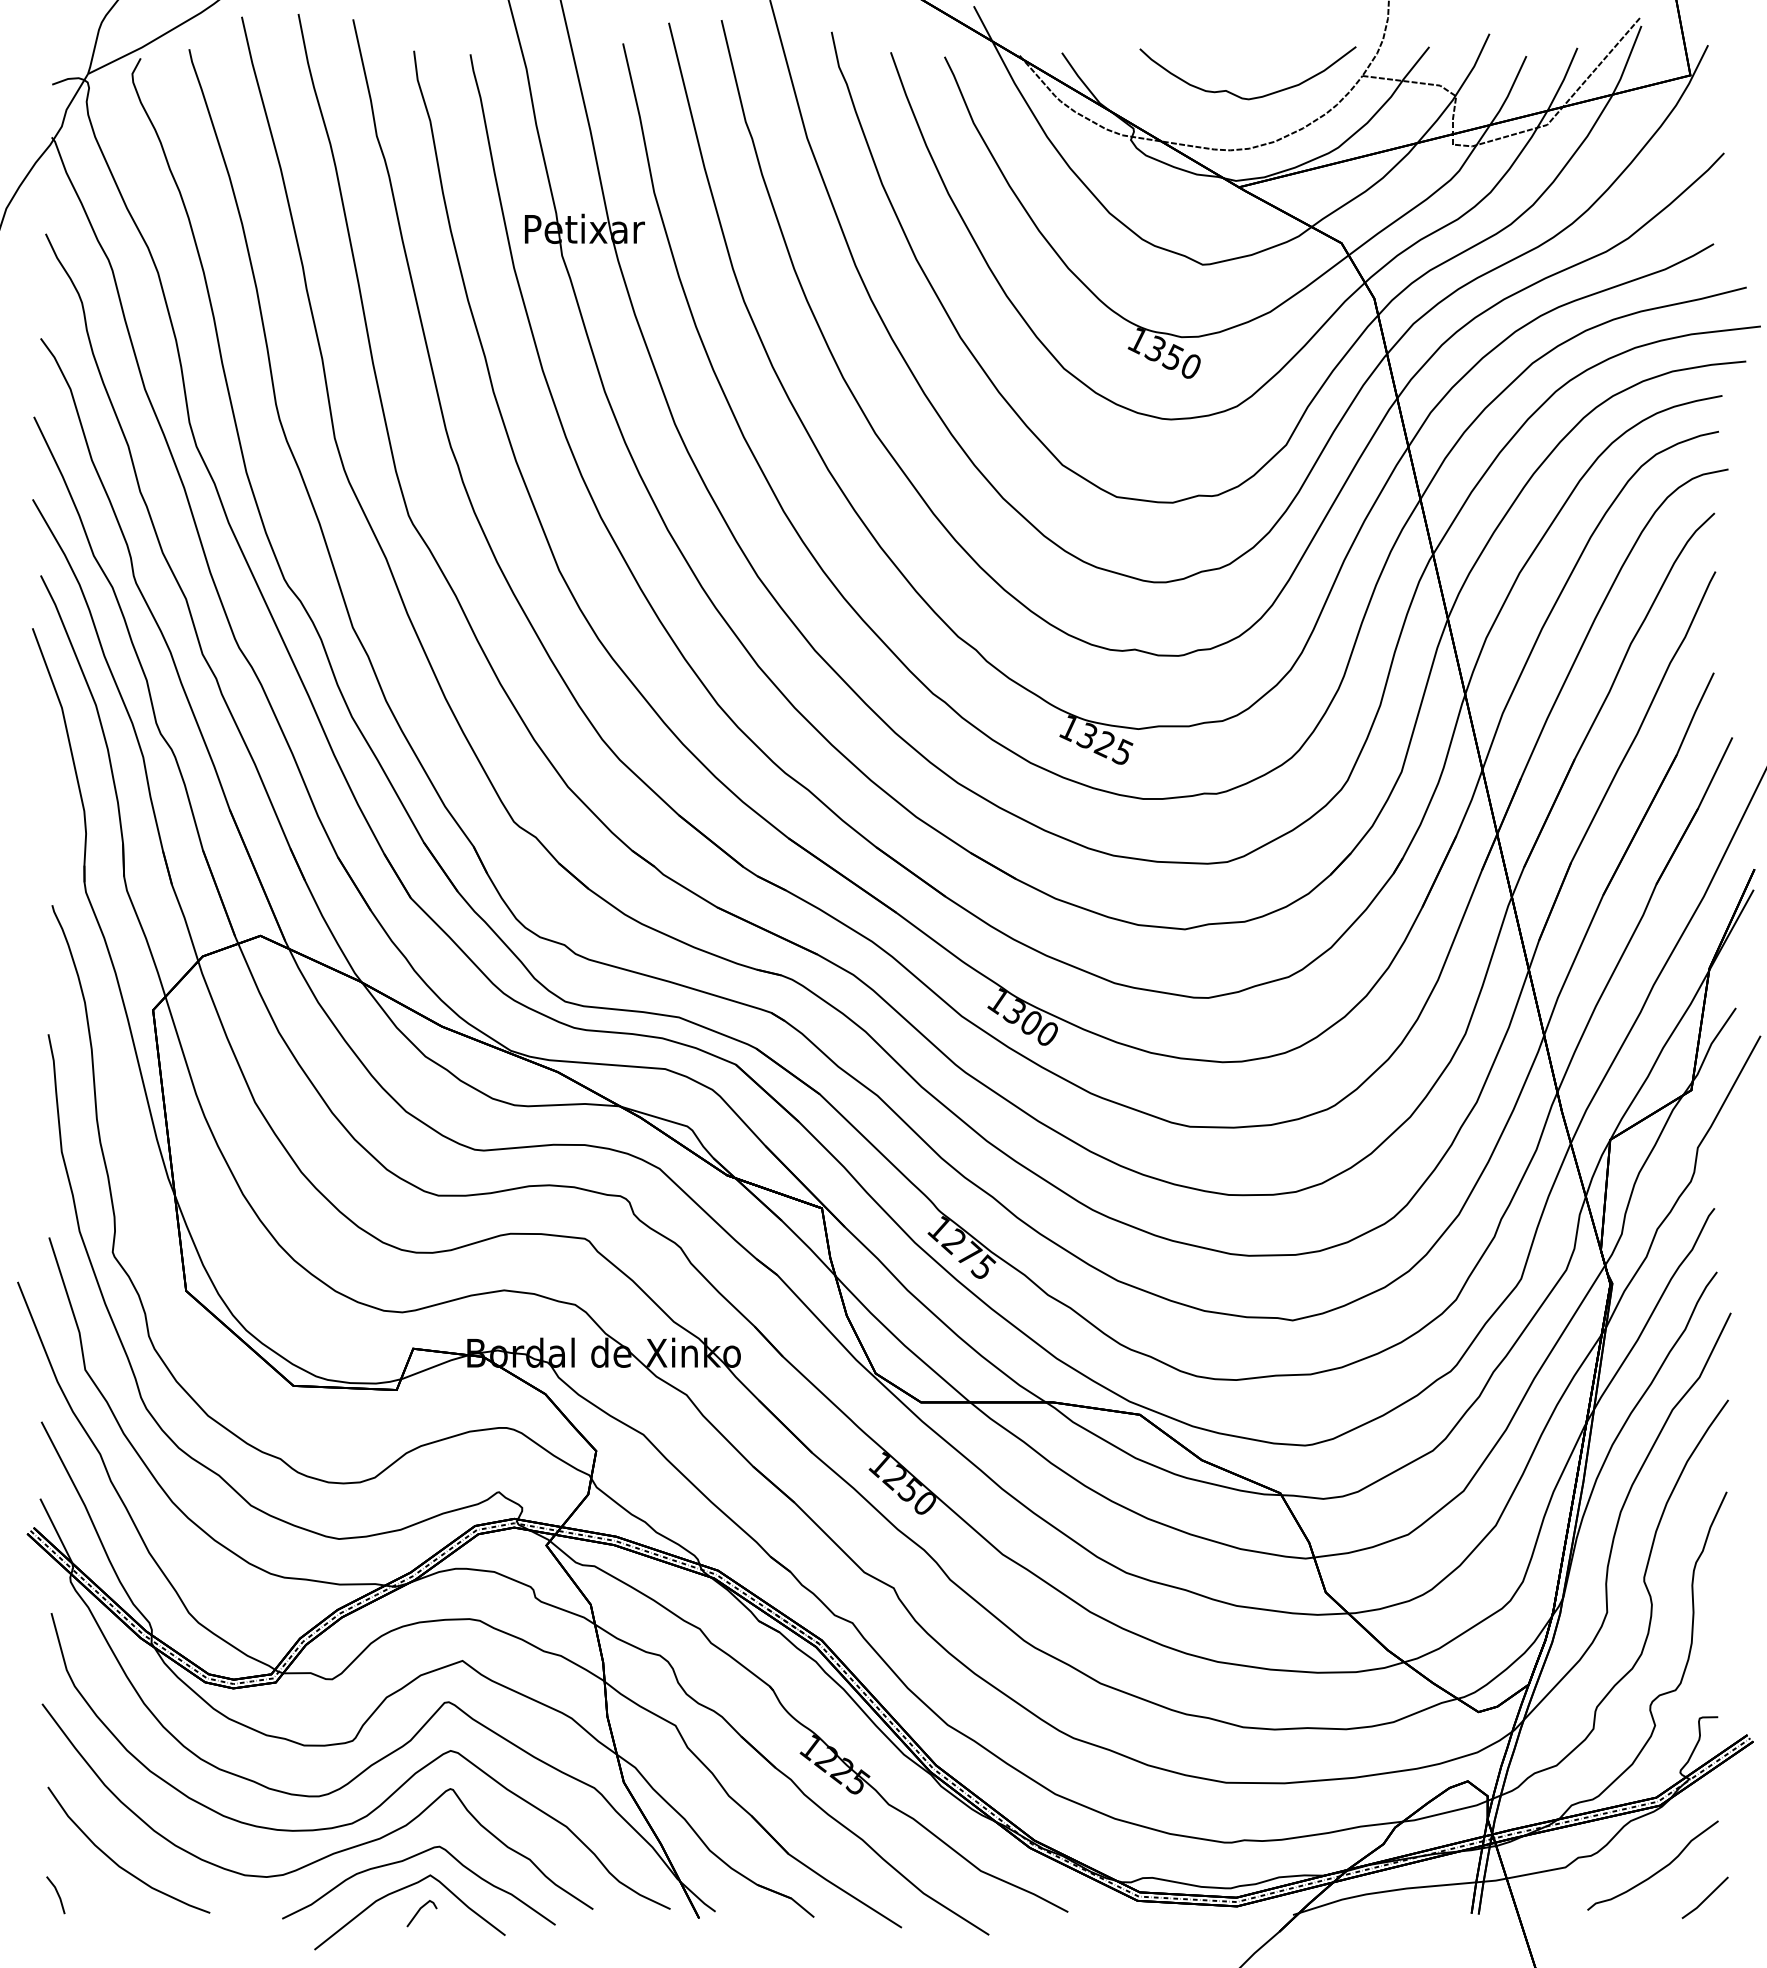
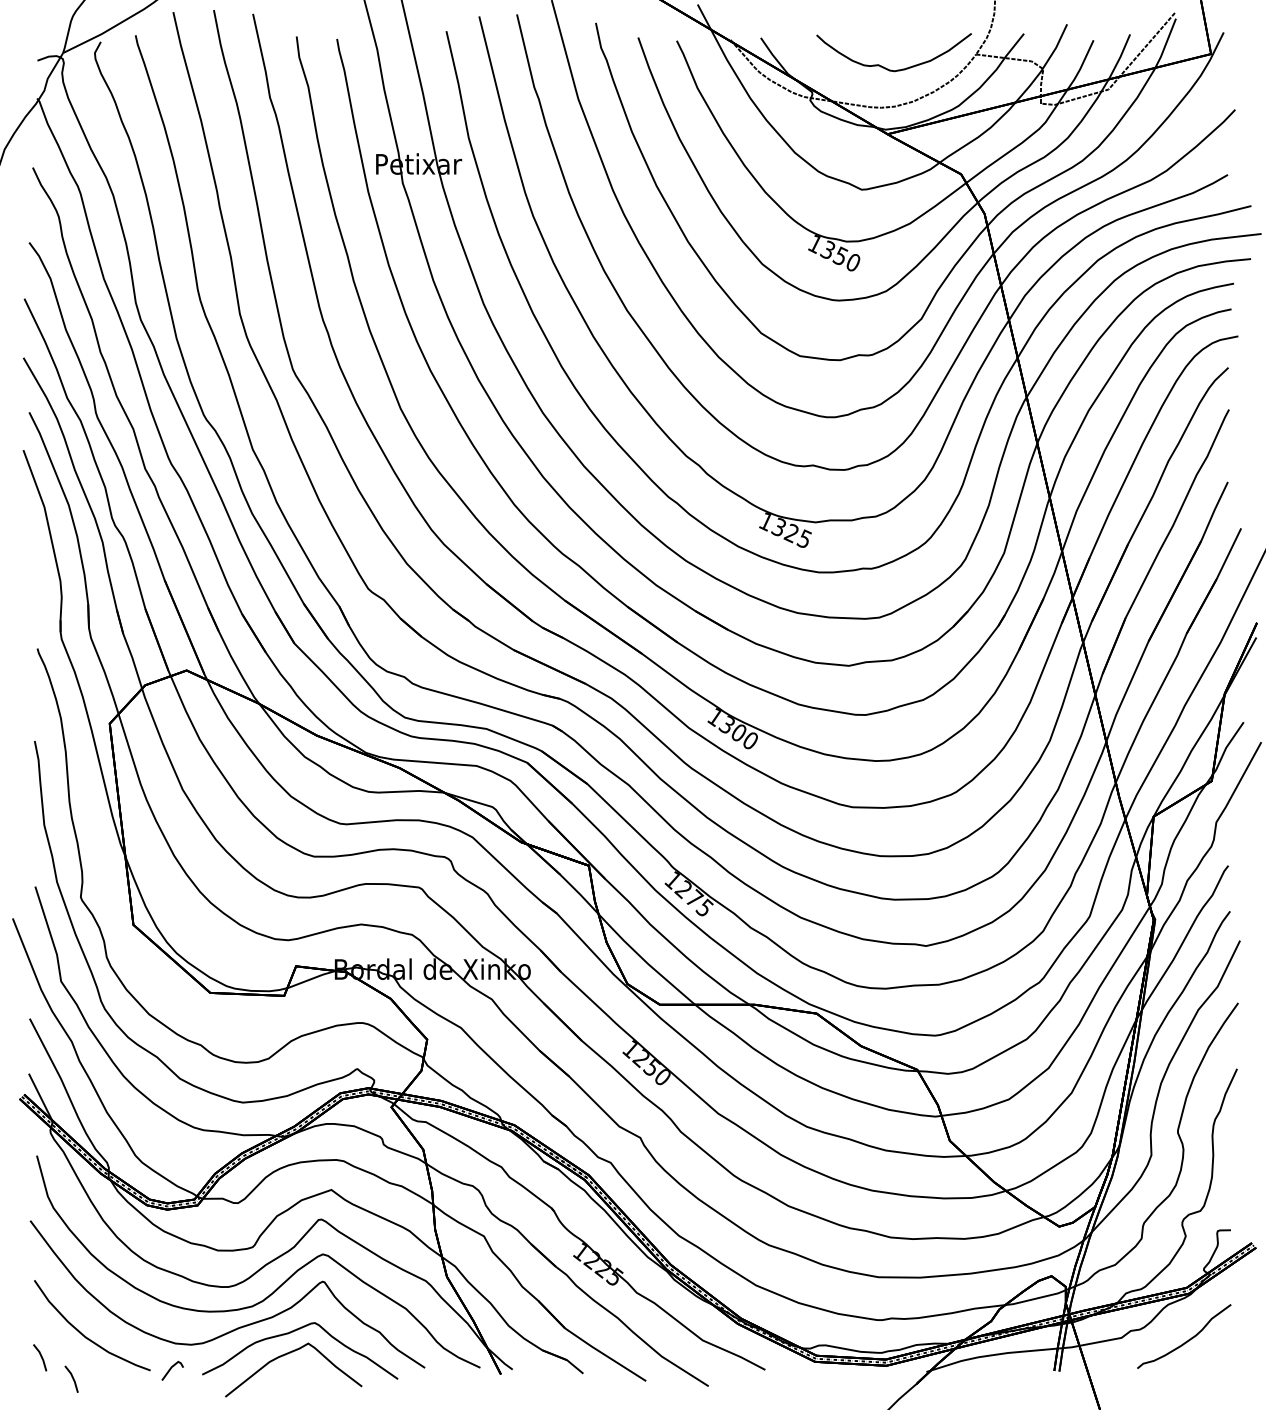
line: (1705, 1898) -> (1221, 1360), removed
line: (419, 1911) -> (170, 1369), moved
line: (101, 1925) -> (72, 1379), added

